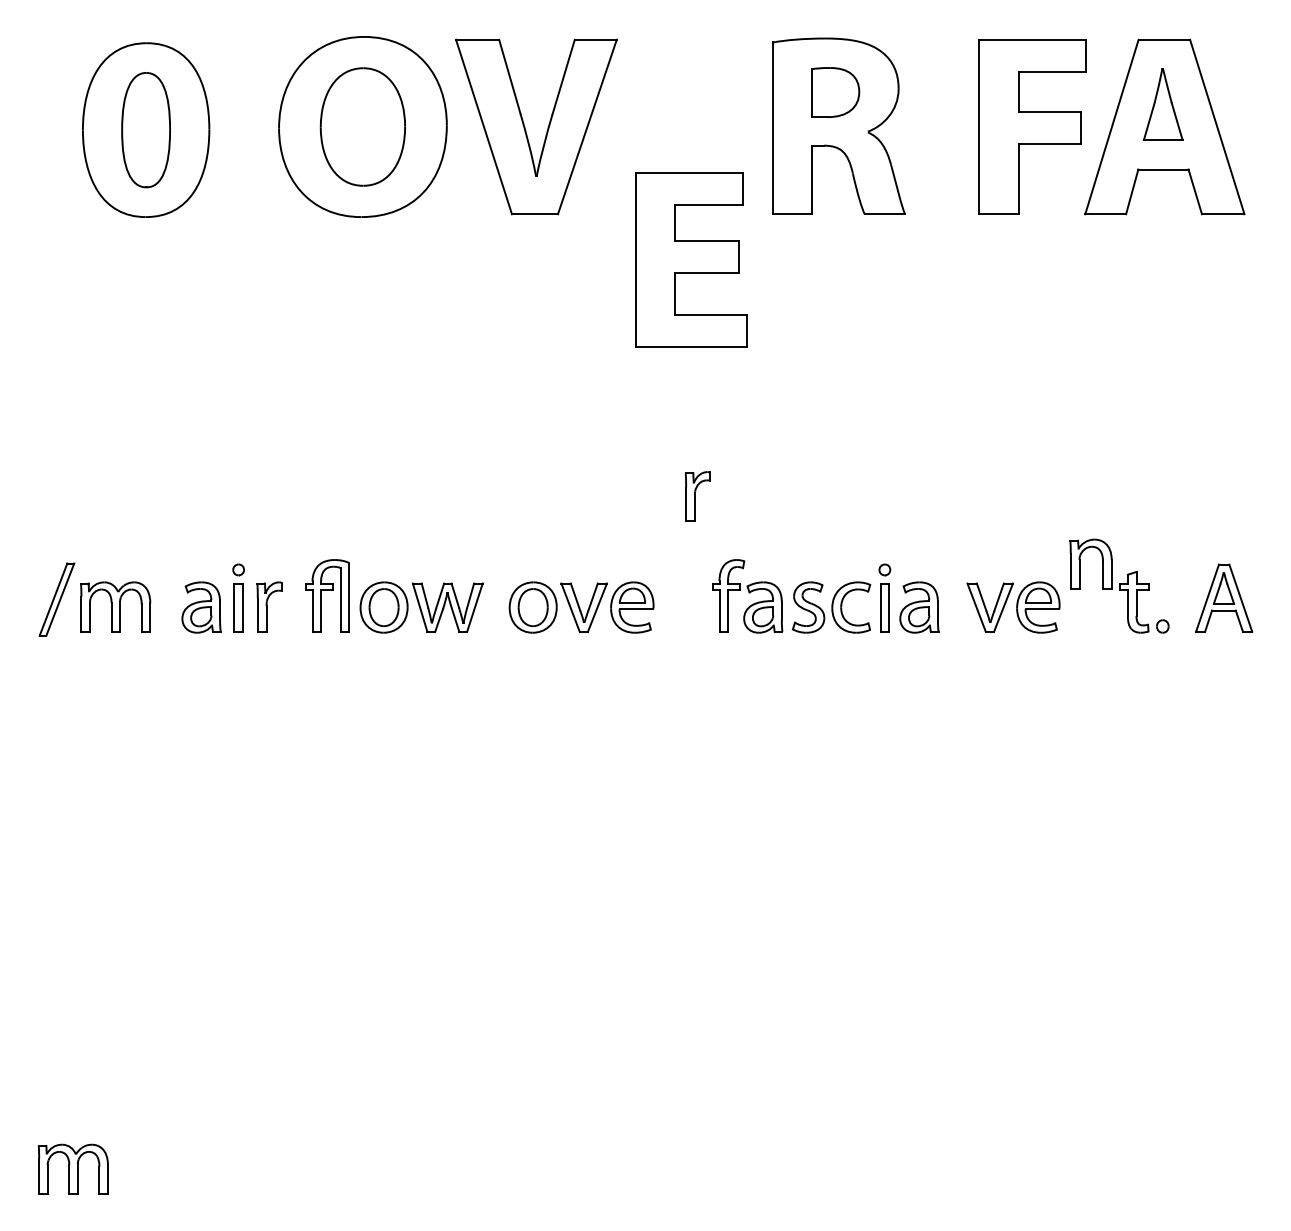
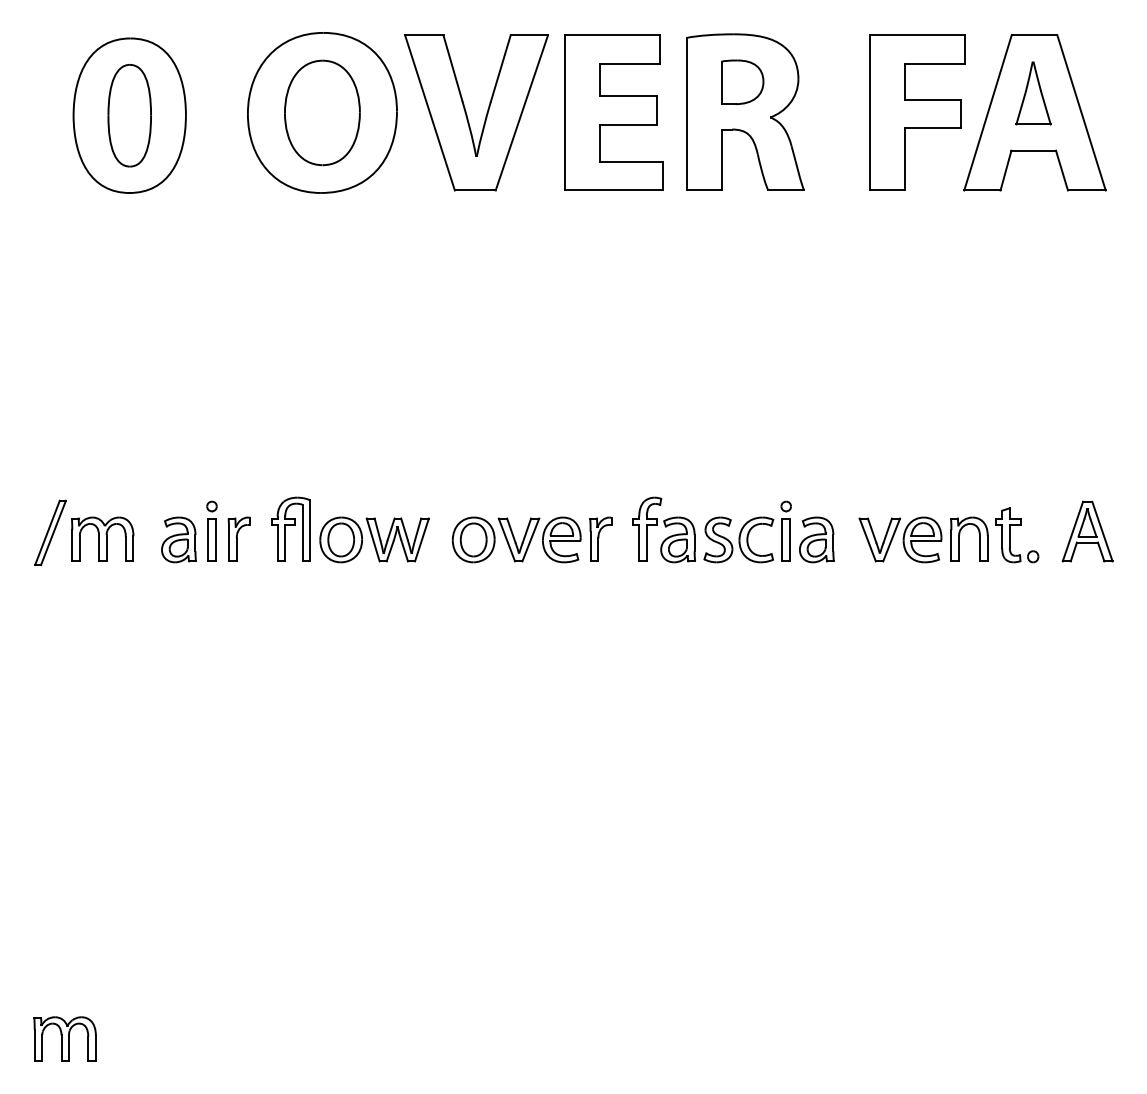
part: (690, 259) -> (613, 112), moved
part: (697, 495) -> (600, 538), moved
part: (1081, 558) -> (960, 534), moved

